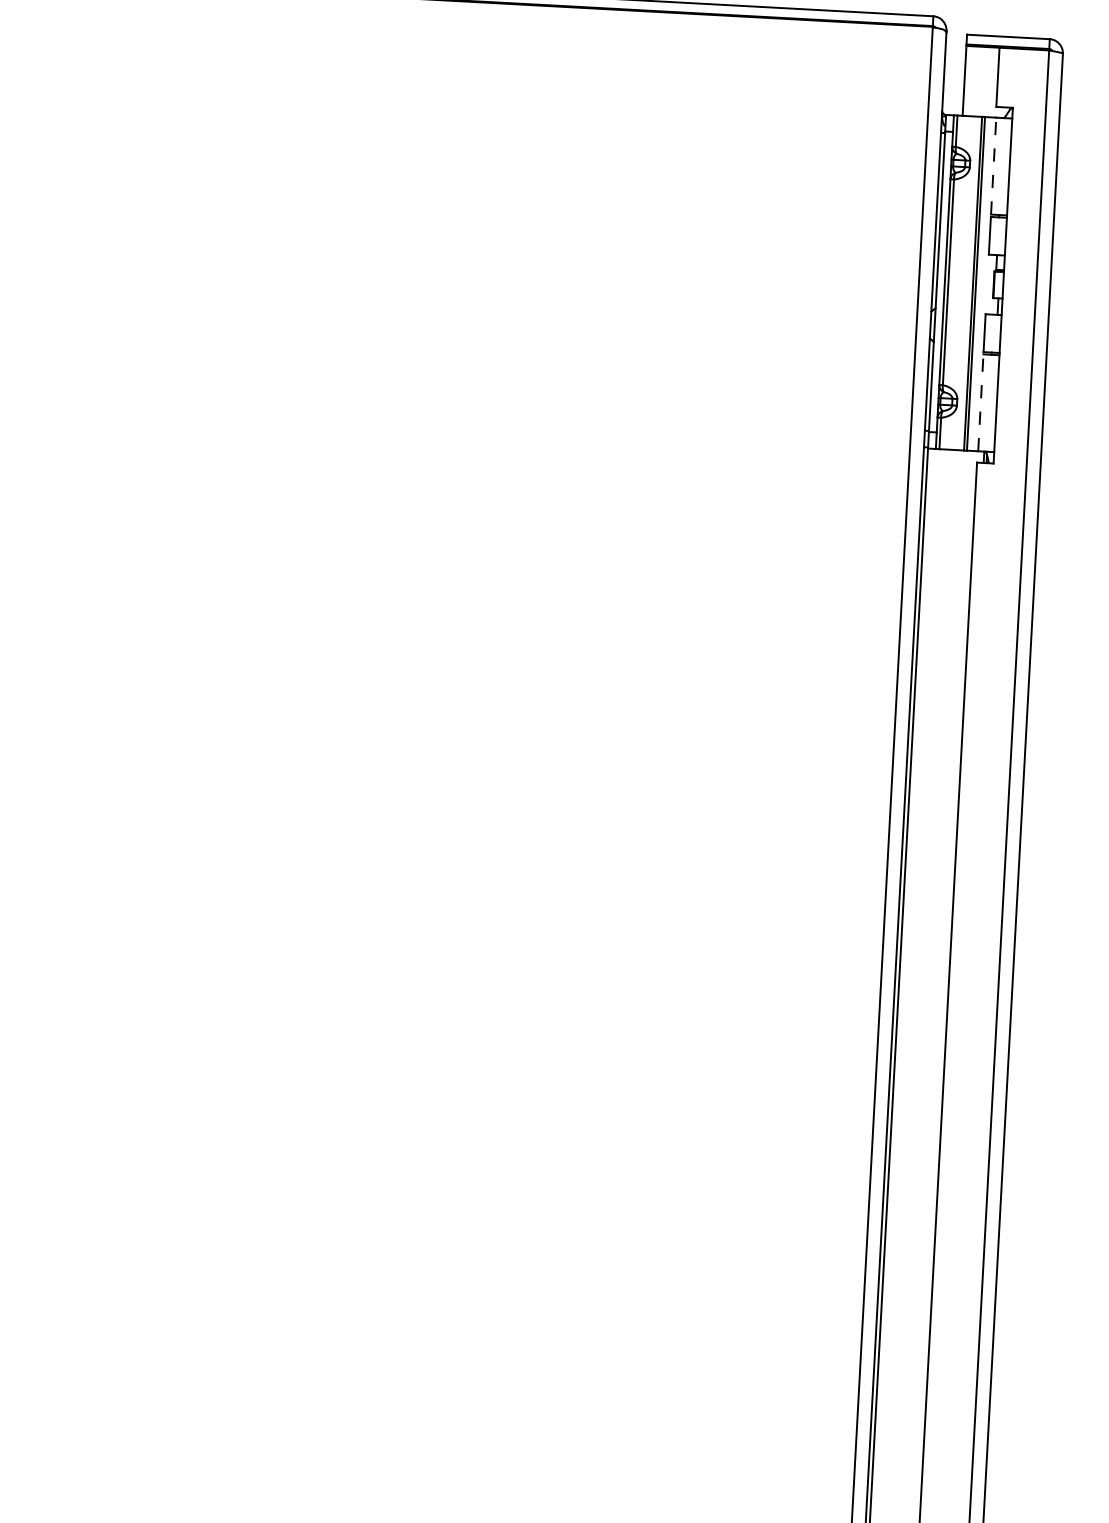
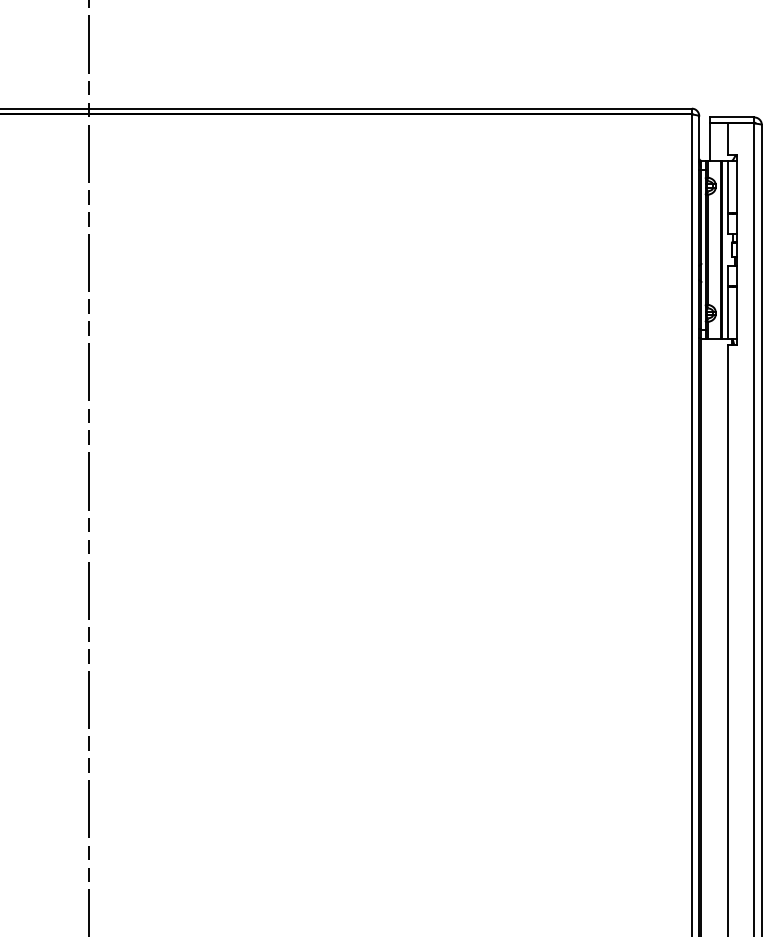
line: (994, 165) -> (728, 186), dashed -> solid
line: (981, 401) -> (728, 312), dashed -> solid

